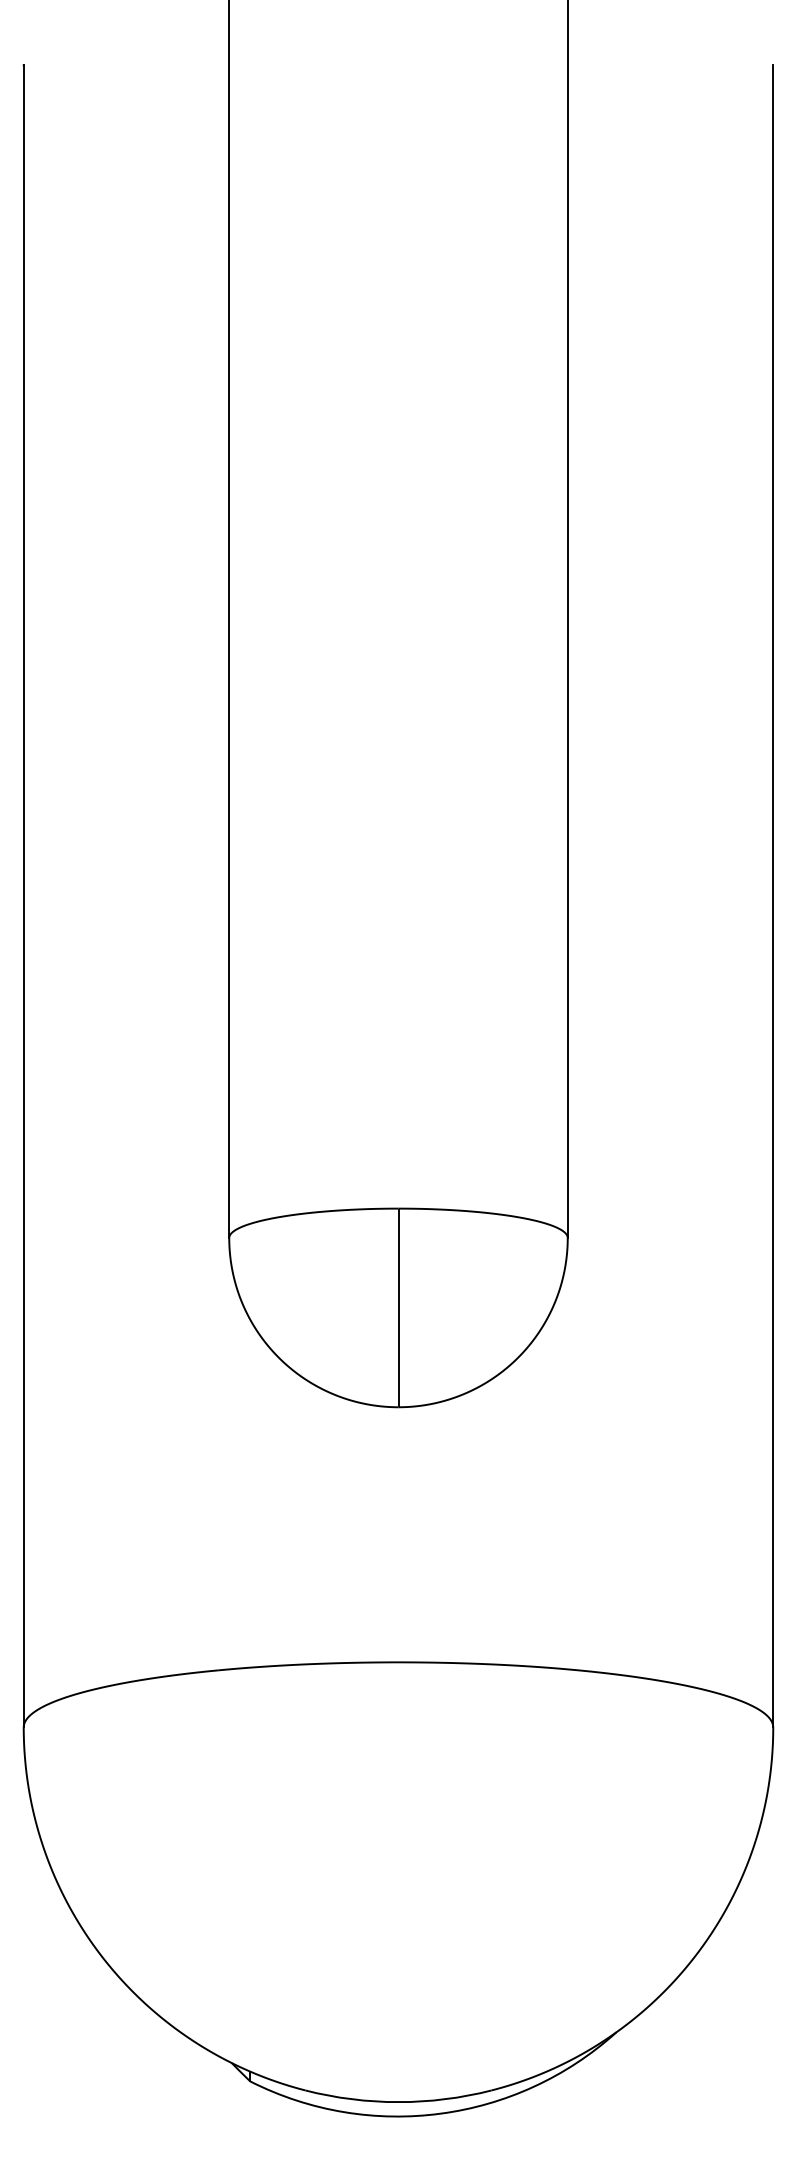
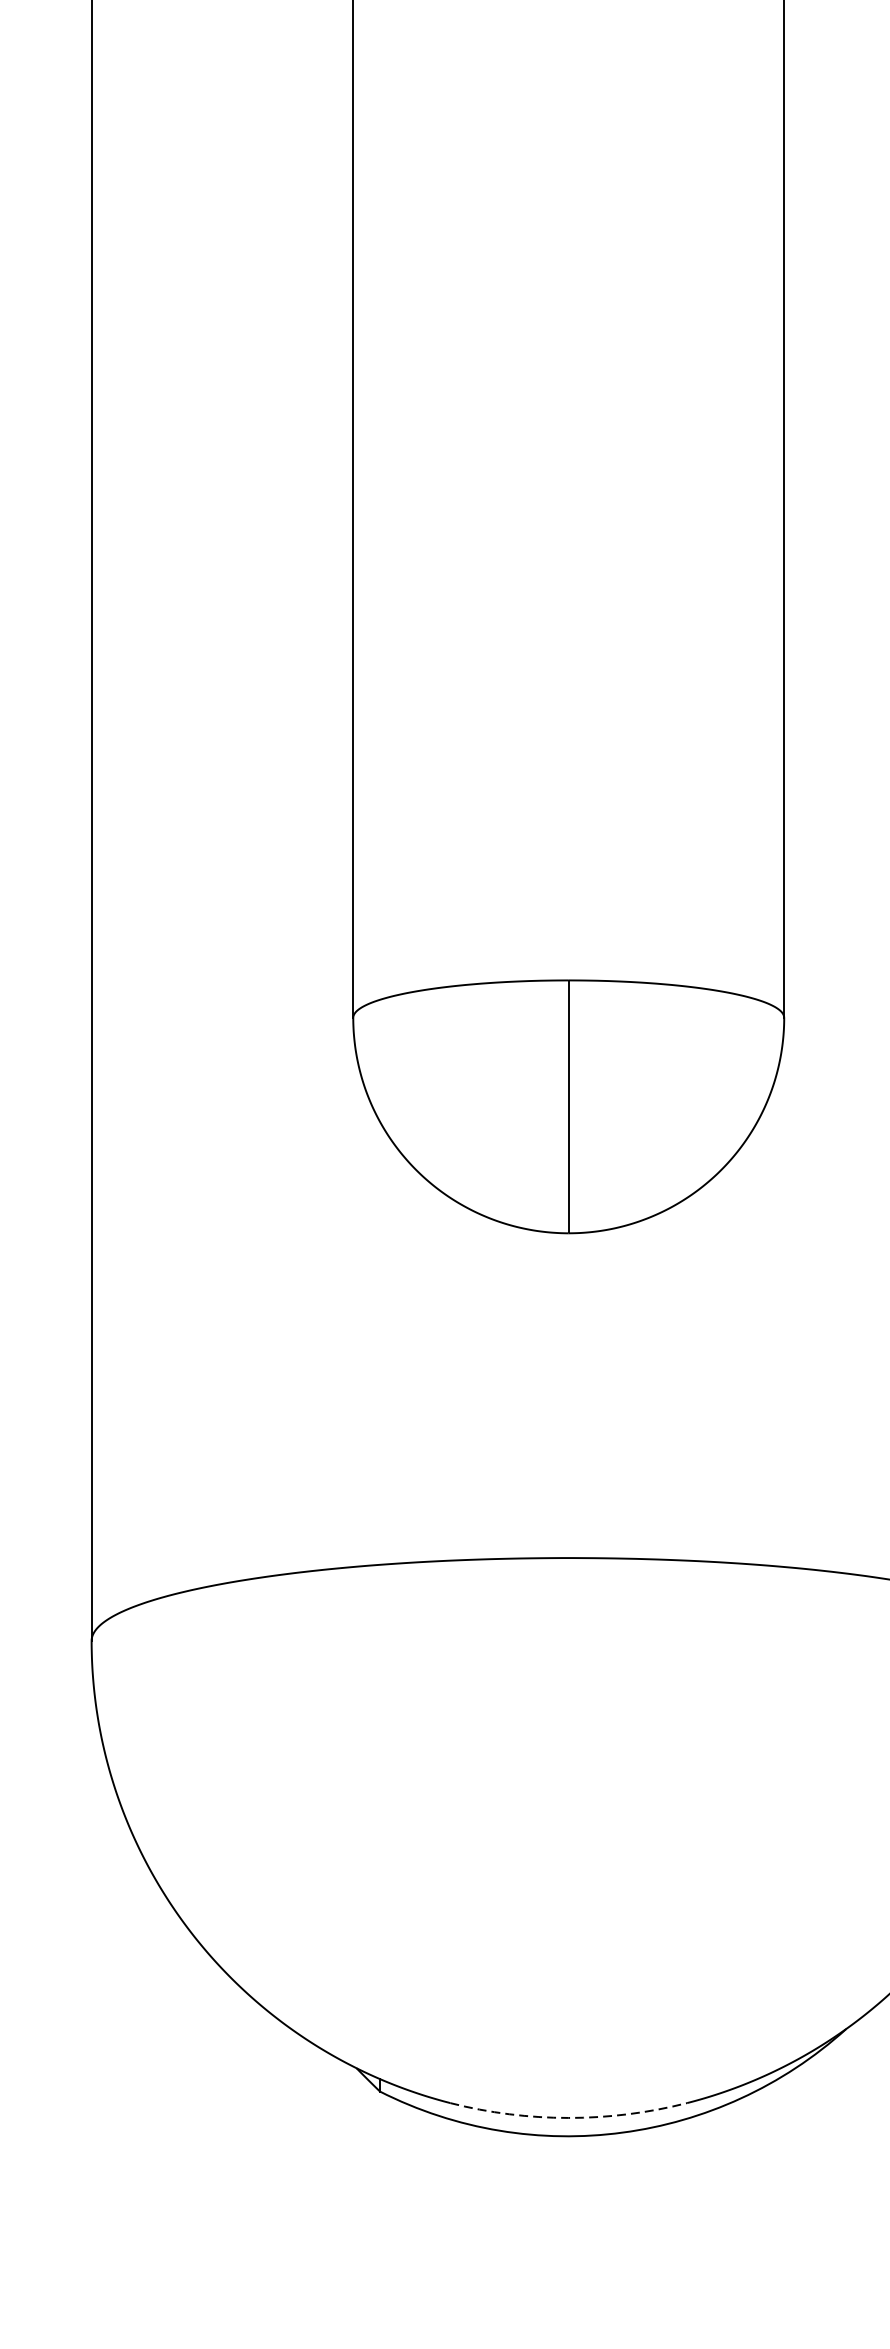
arc: (398, 2102) -> (568, 2118), solid -> dashed

